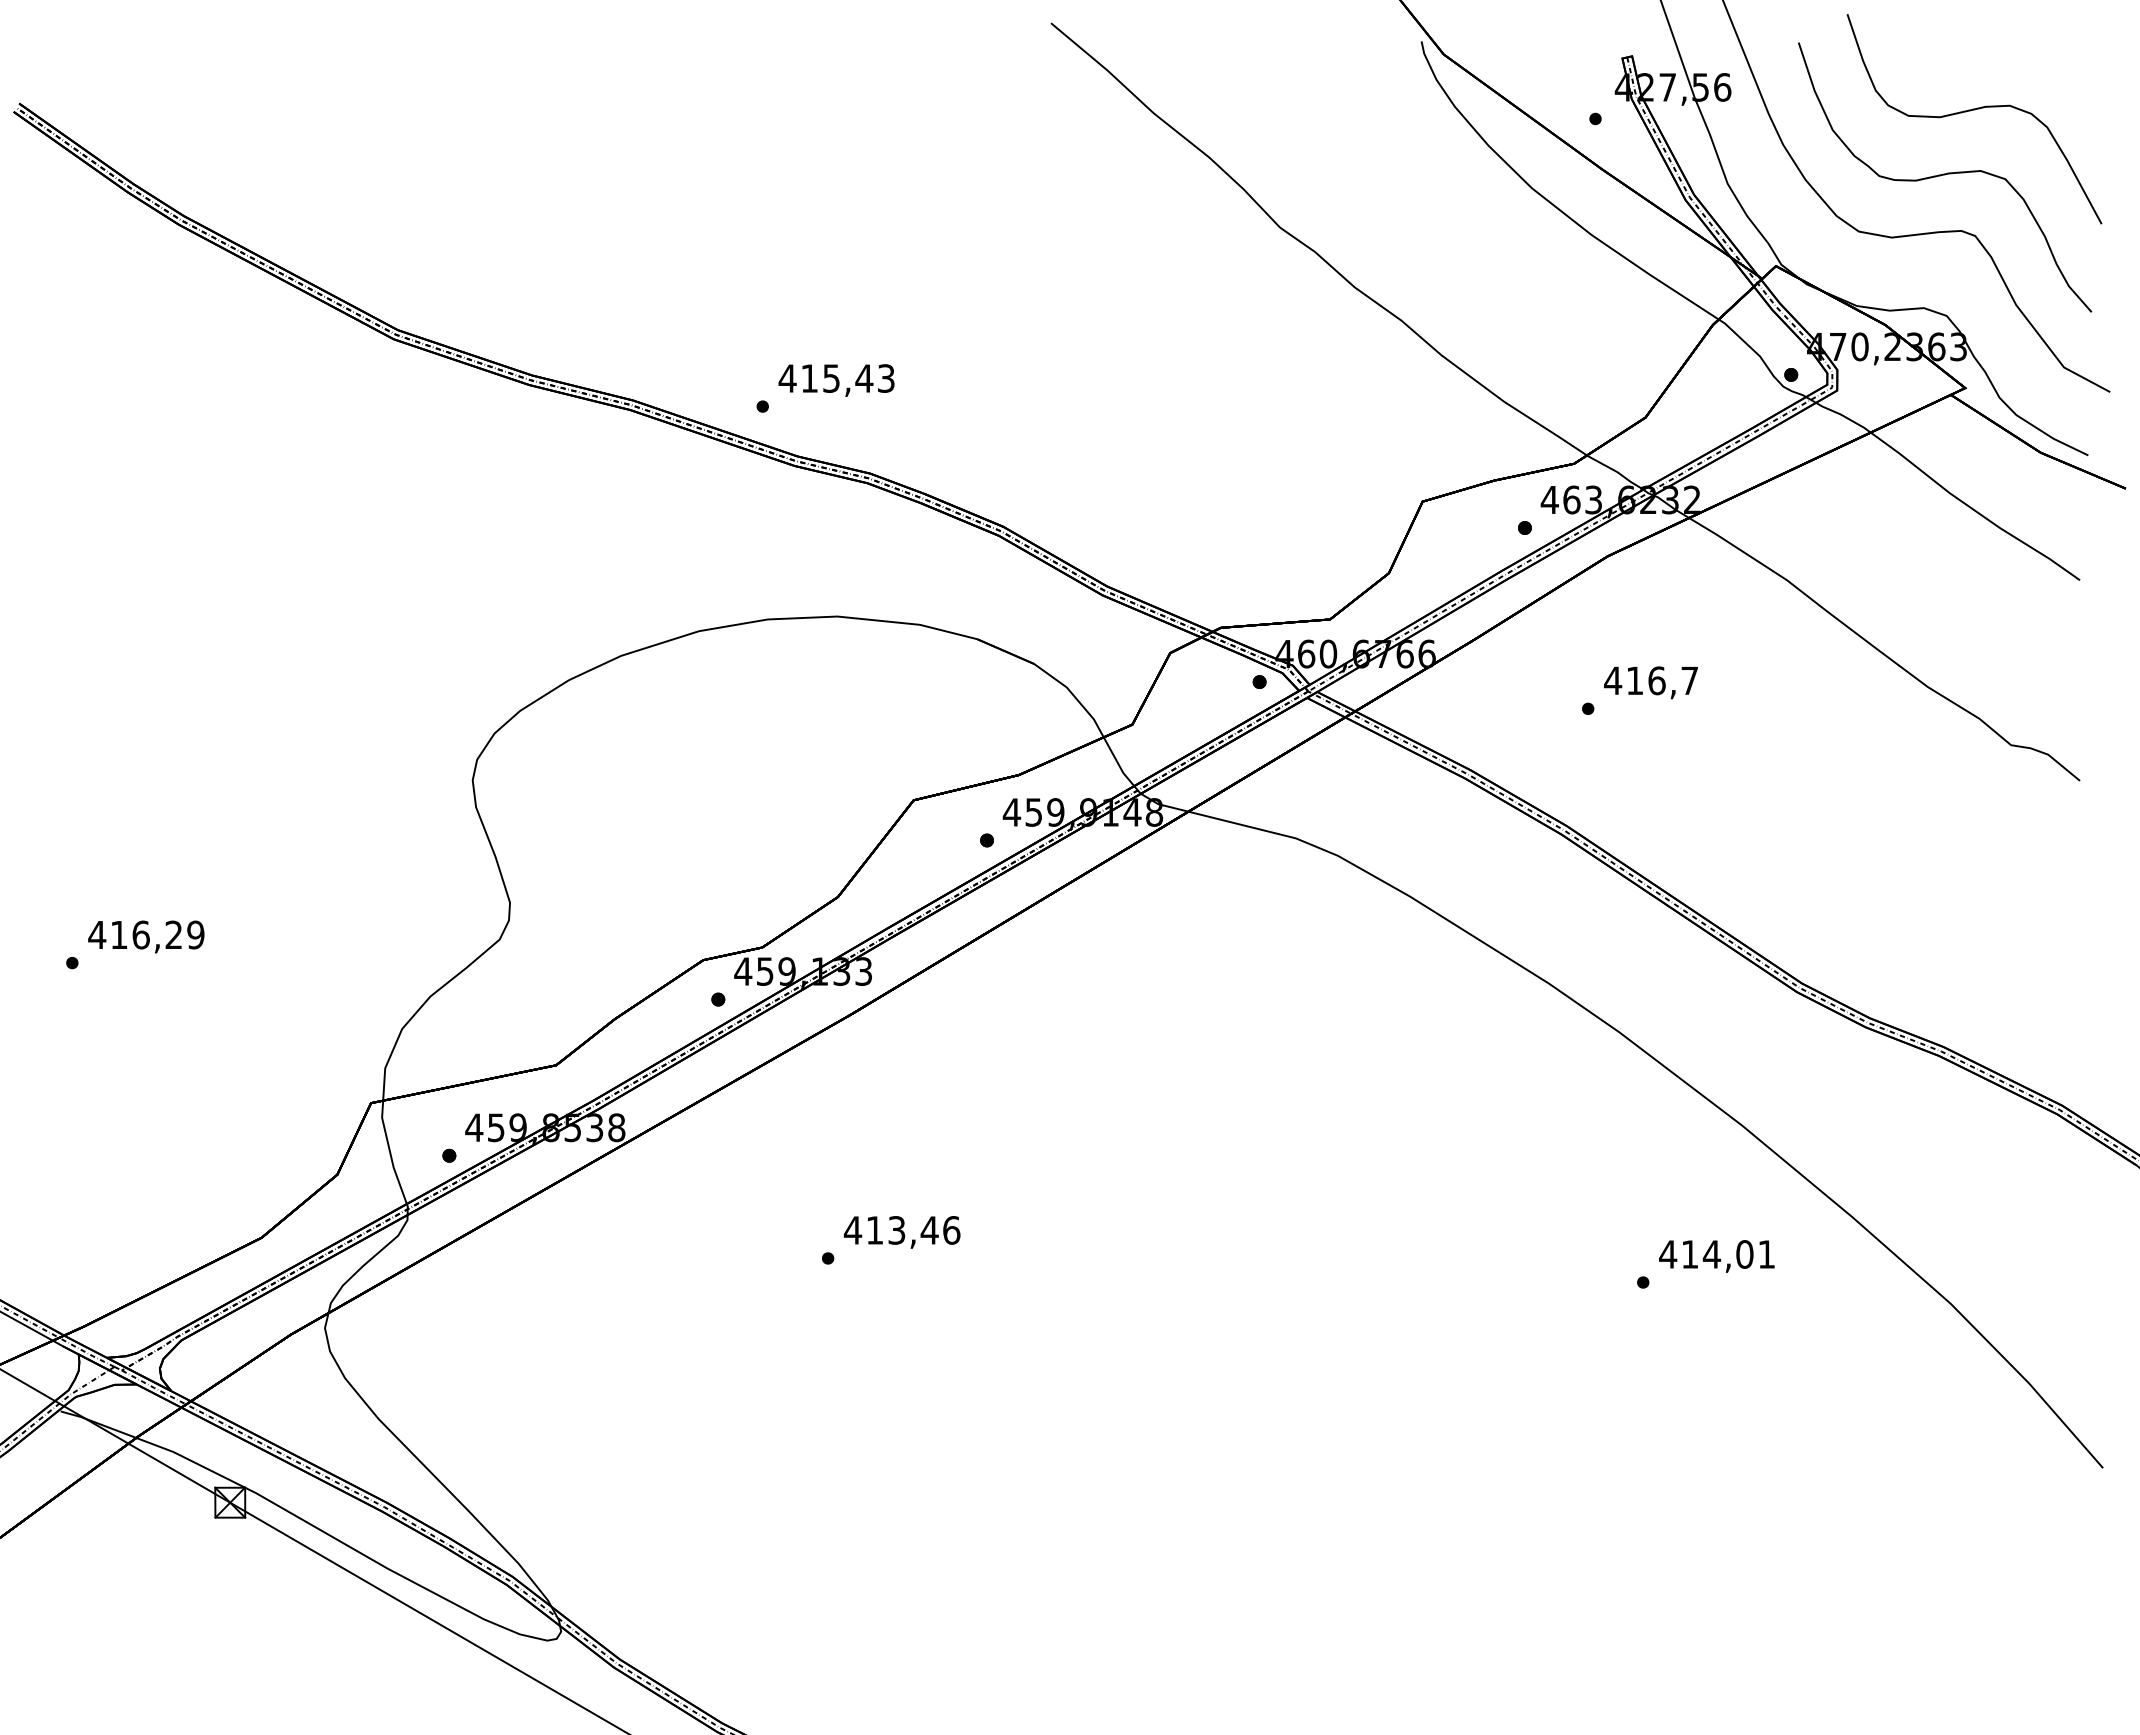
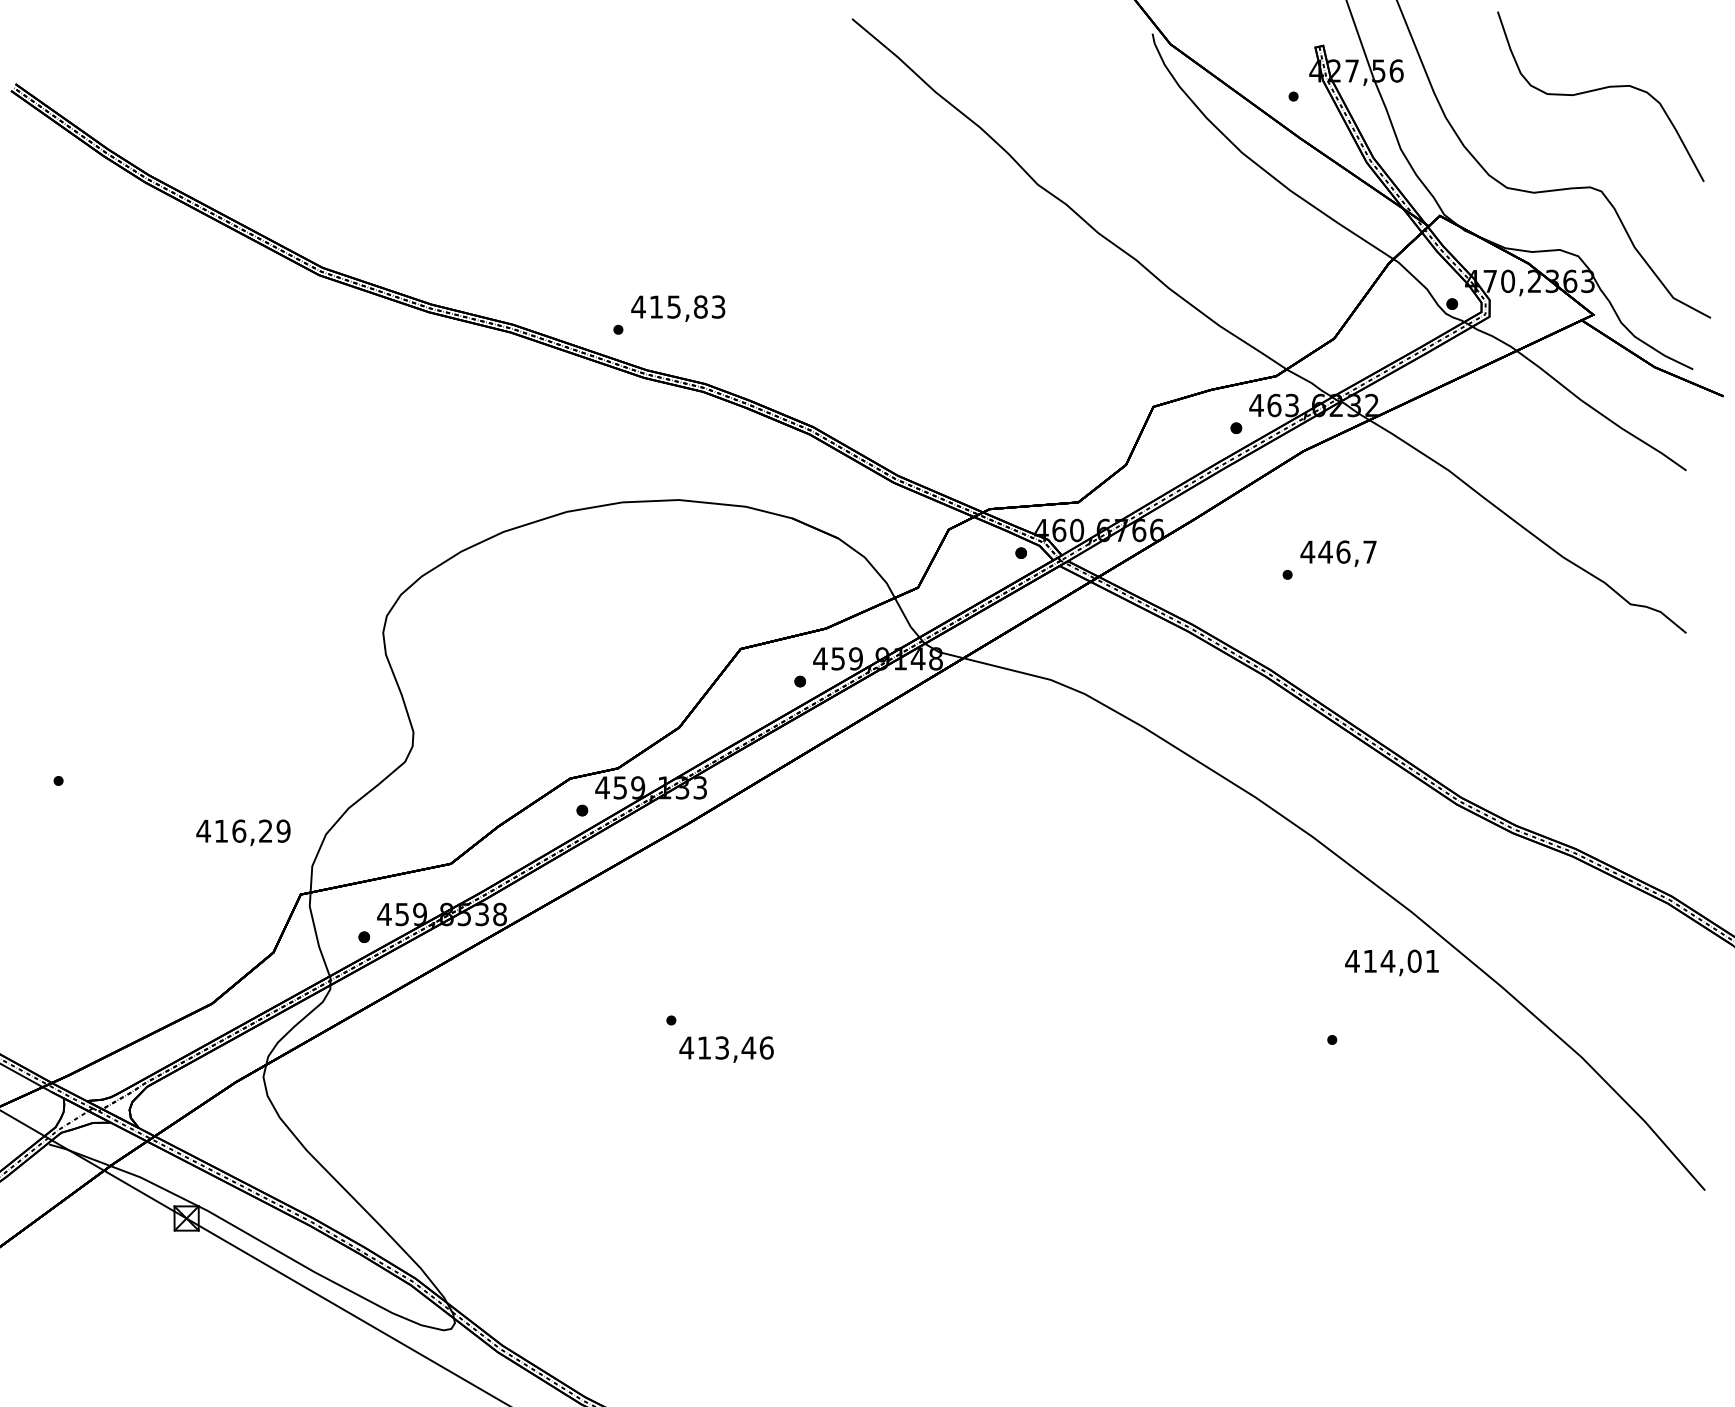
curve: (1945, 175) -> (1577, 142), removed
text: (864, 378) -> (700, 307), 415,43 -> 415,83
text: (1634, 680) -> (1325, 551), 416,7 -> 446,7
text: (146, 936) -> (243, 832), moved
text: (901, 1232) -> (726, 1049), moved
text: (1716, 1256) -> (1391, 962), moved

